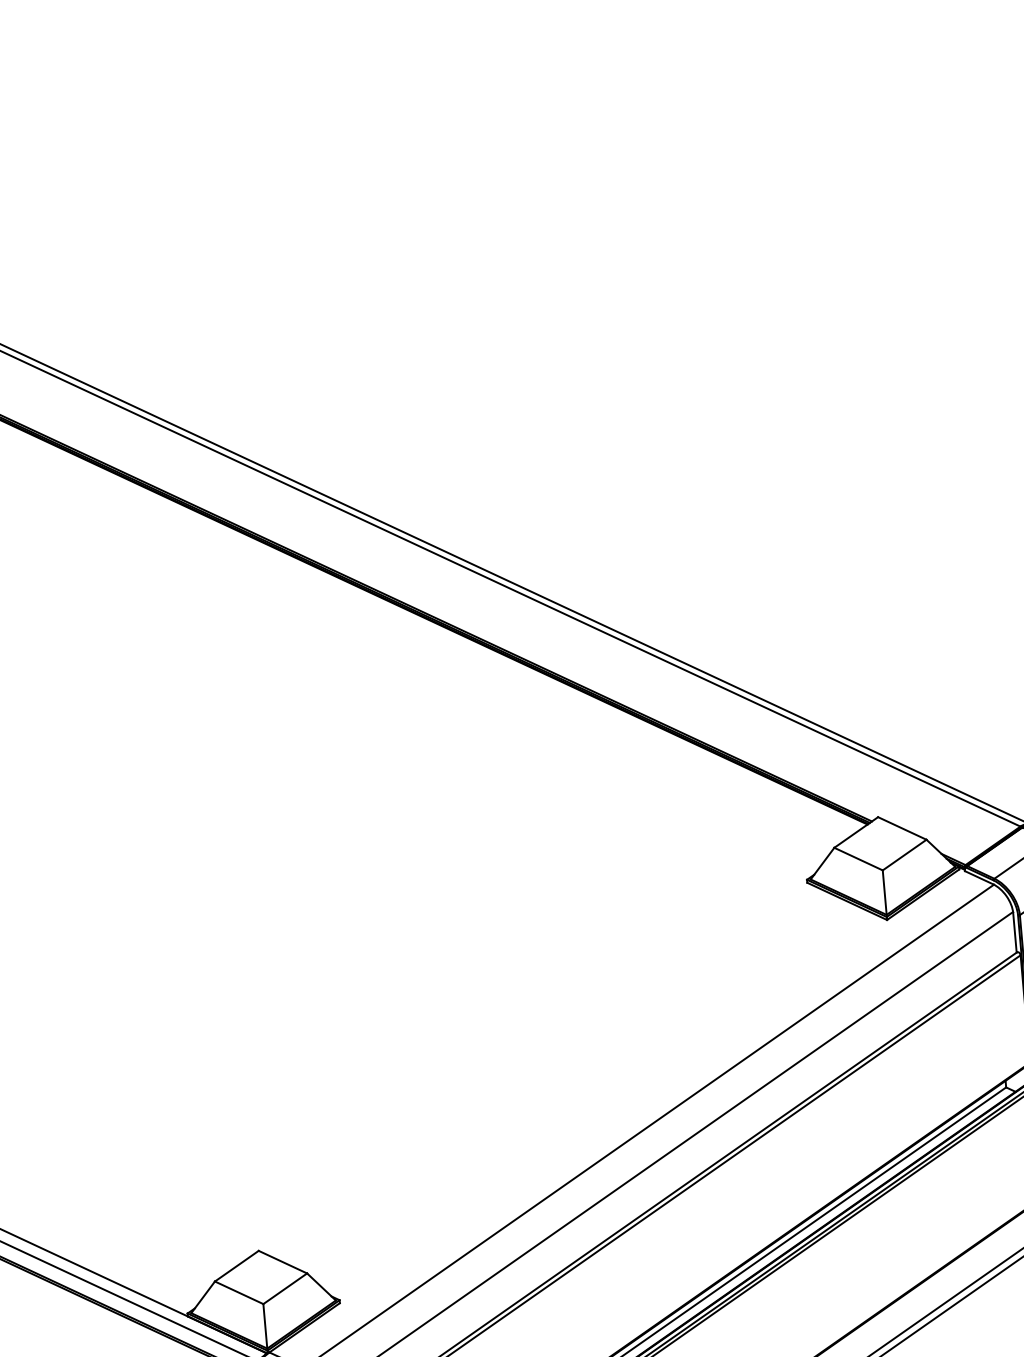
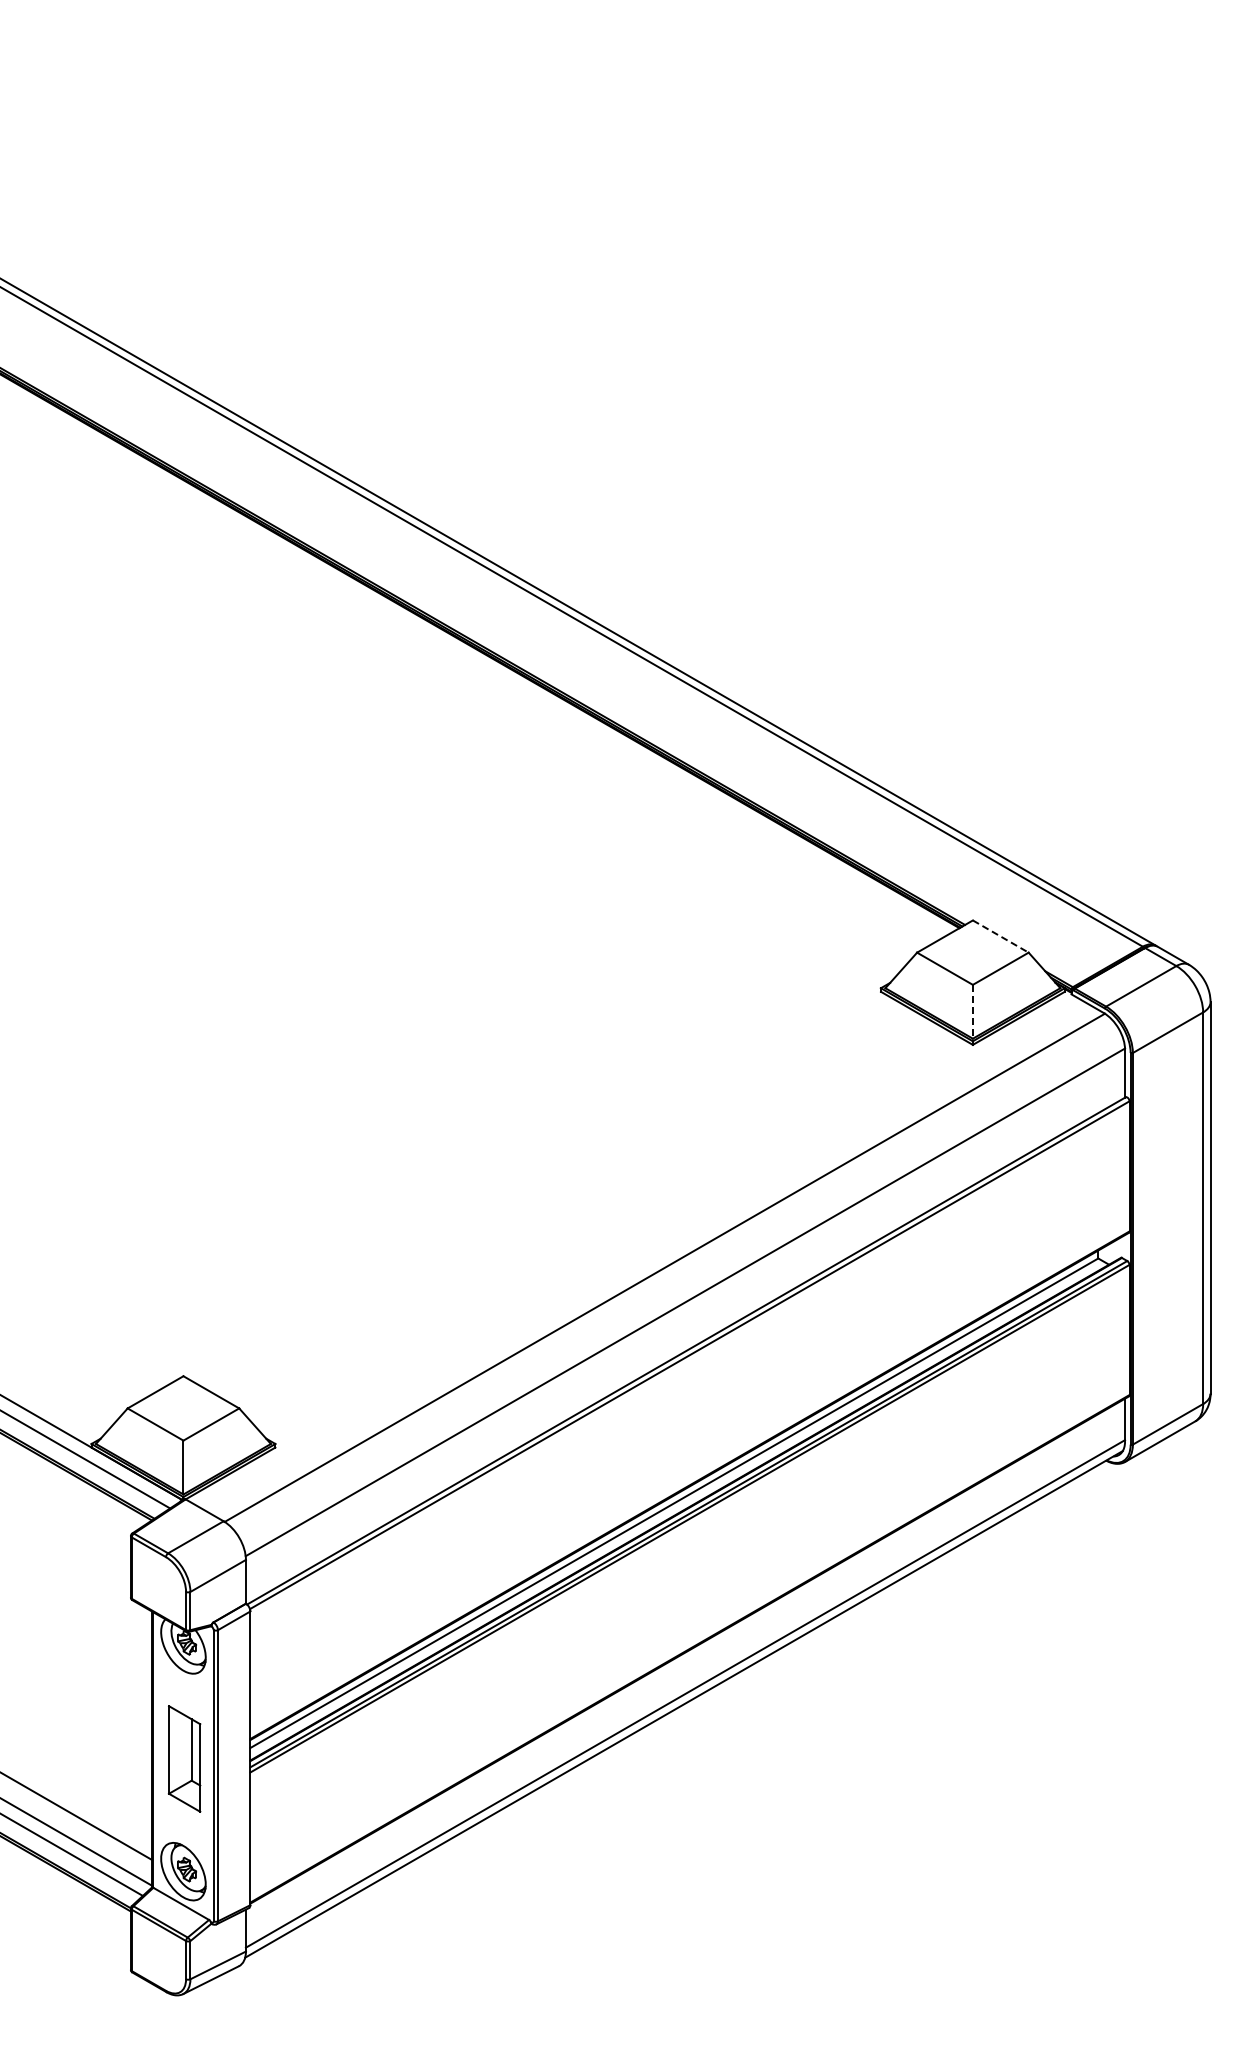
line: (902, 828) -> (1001, 936), solid -> dashed
line: (884, 892) -> (972, 1011), solid -> dashed

